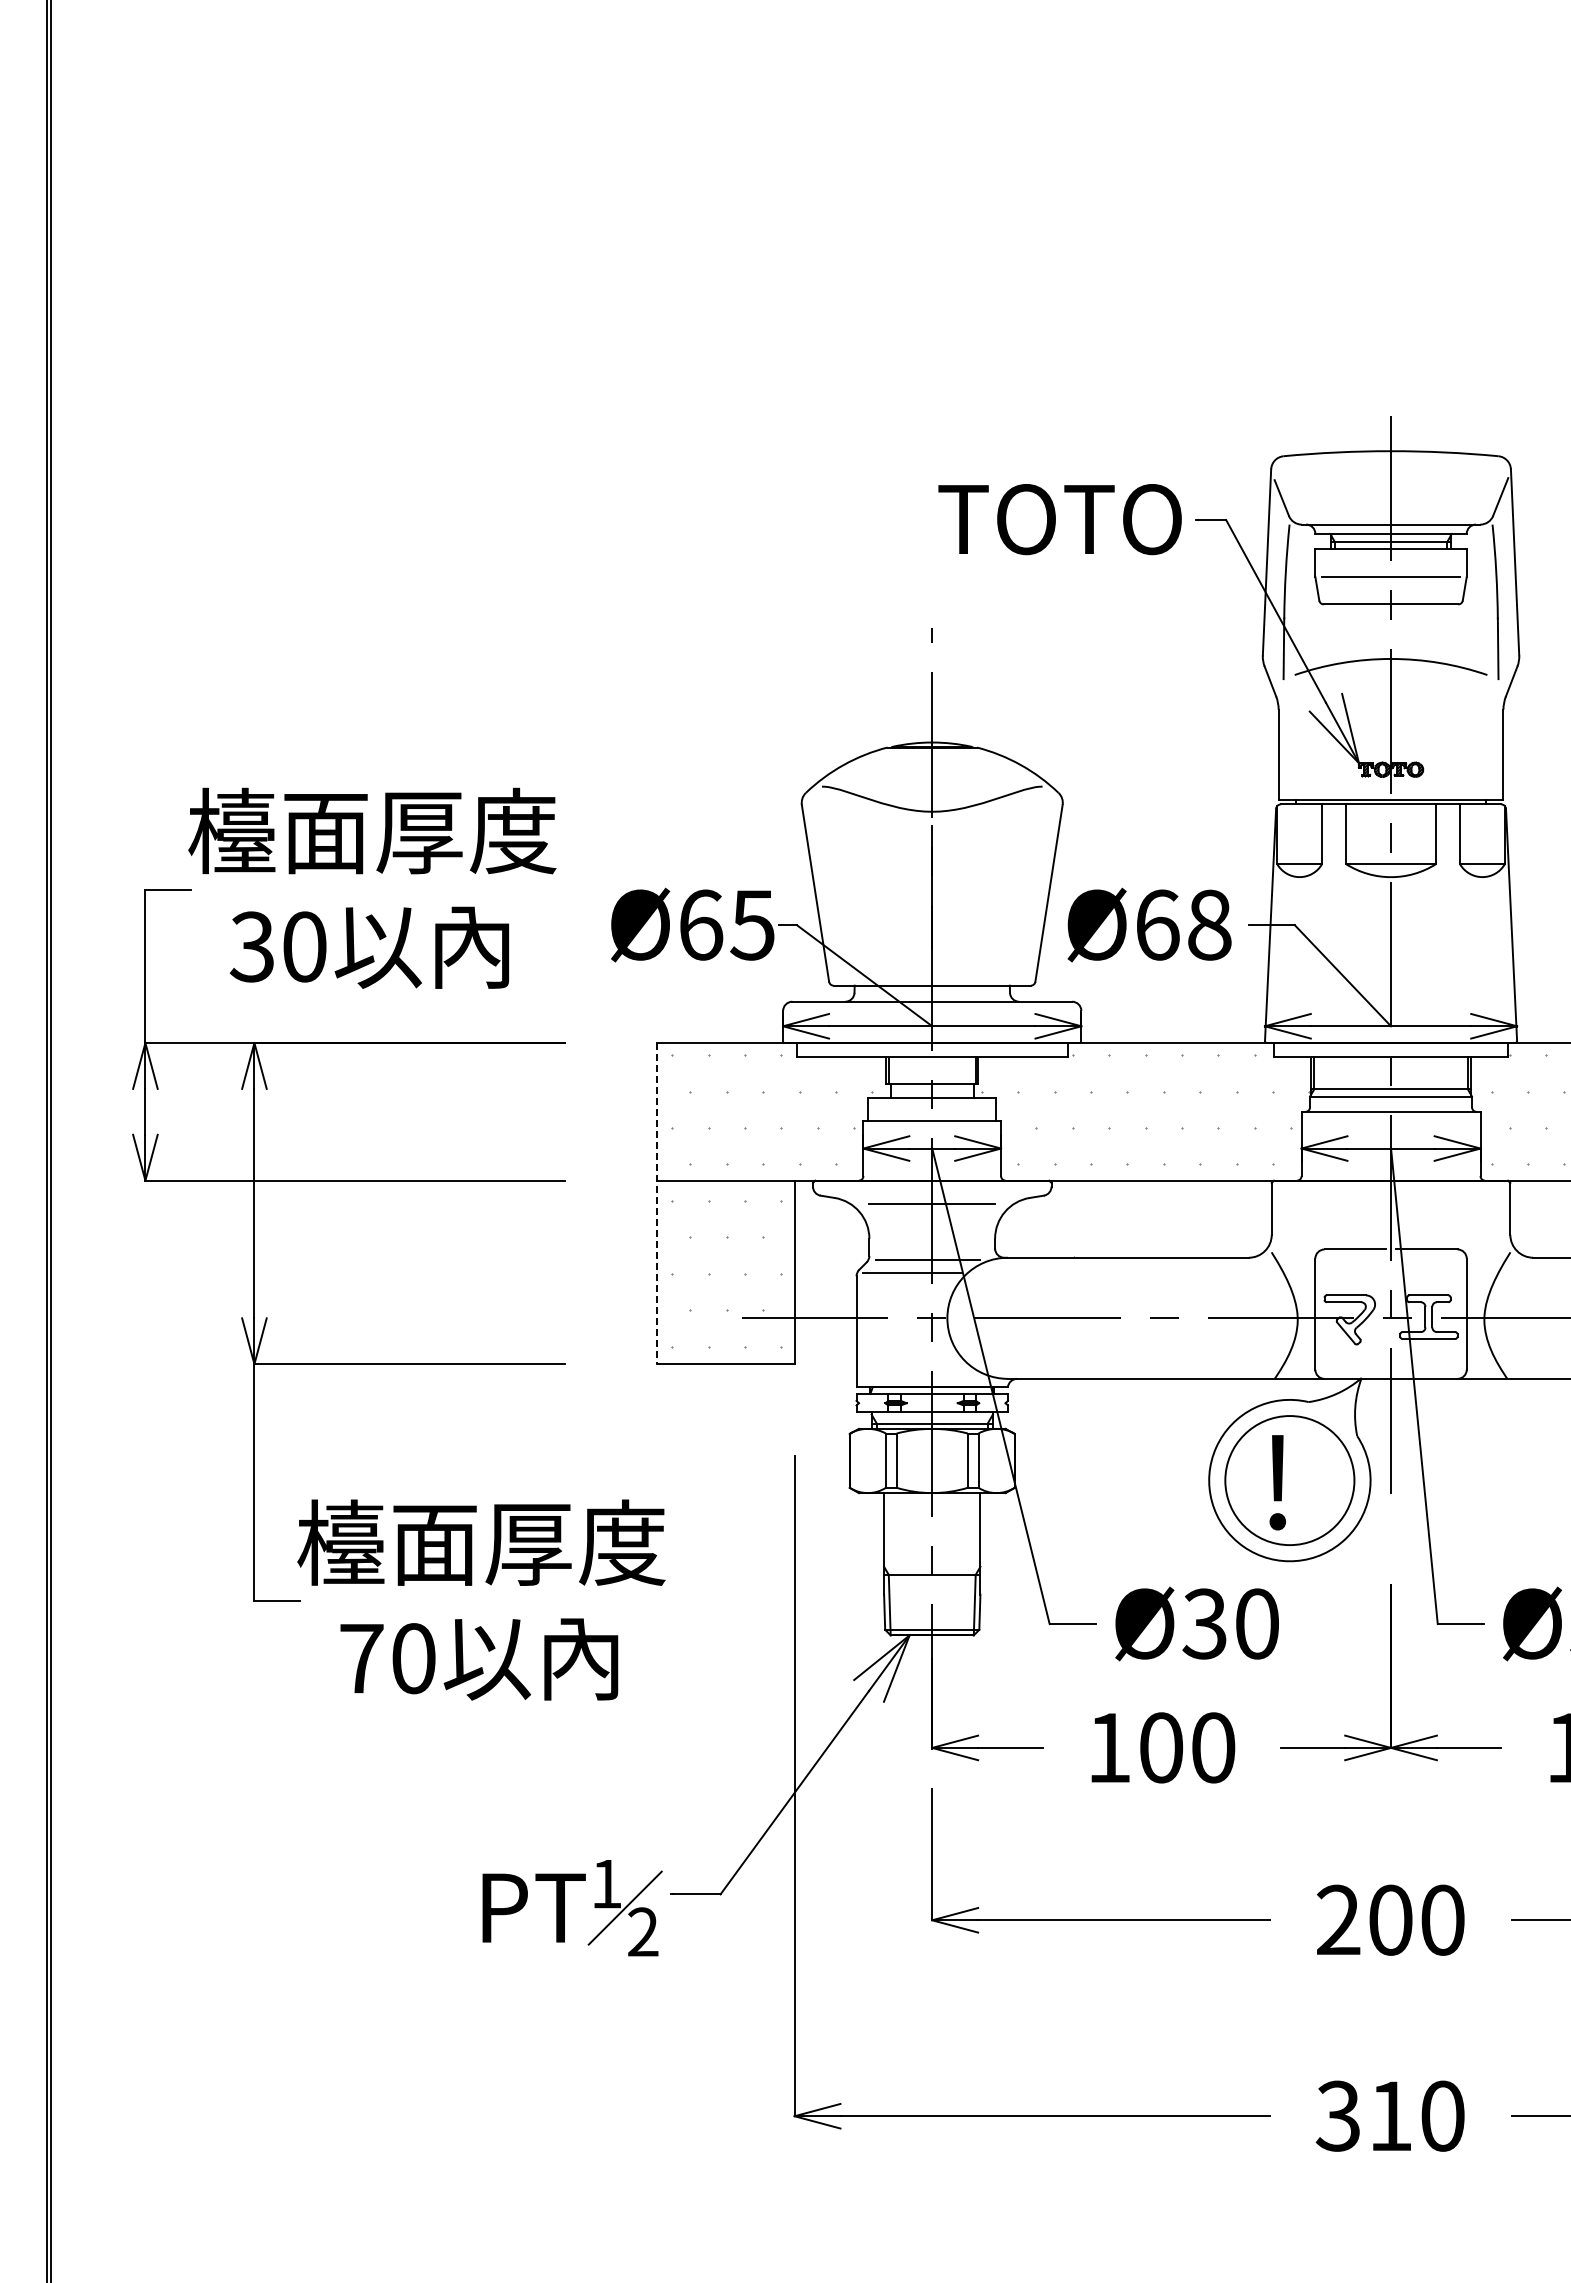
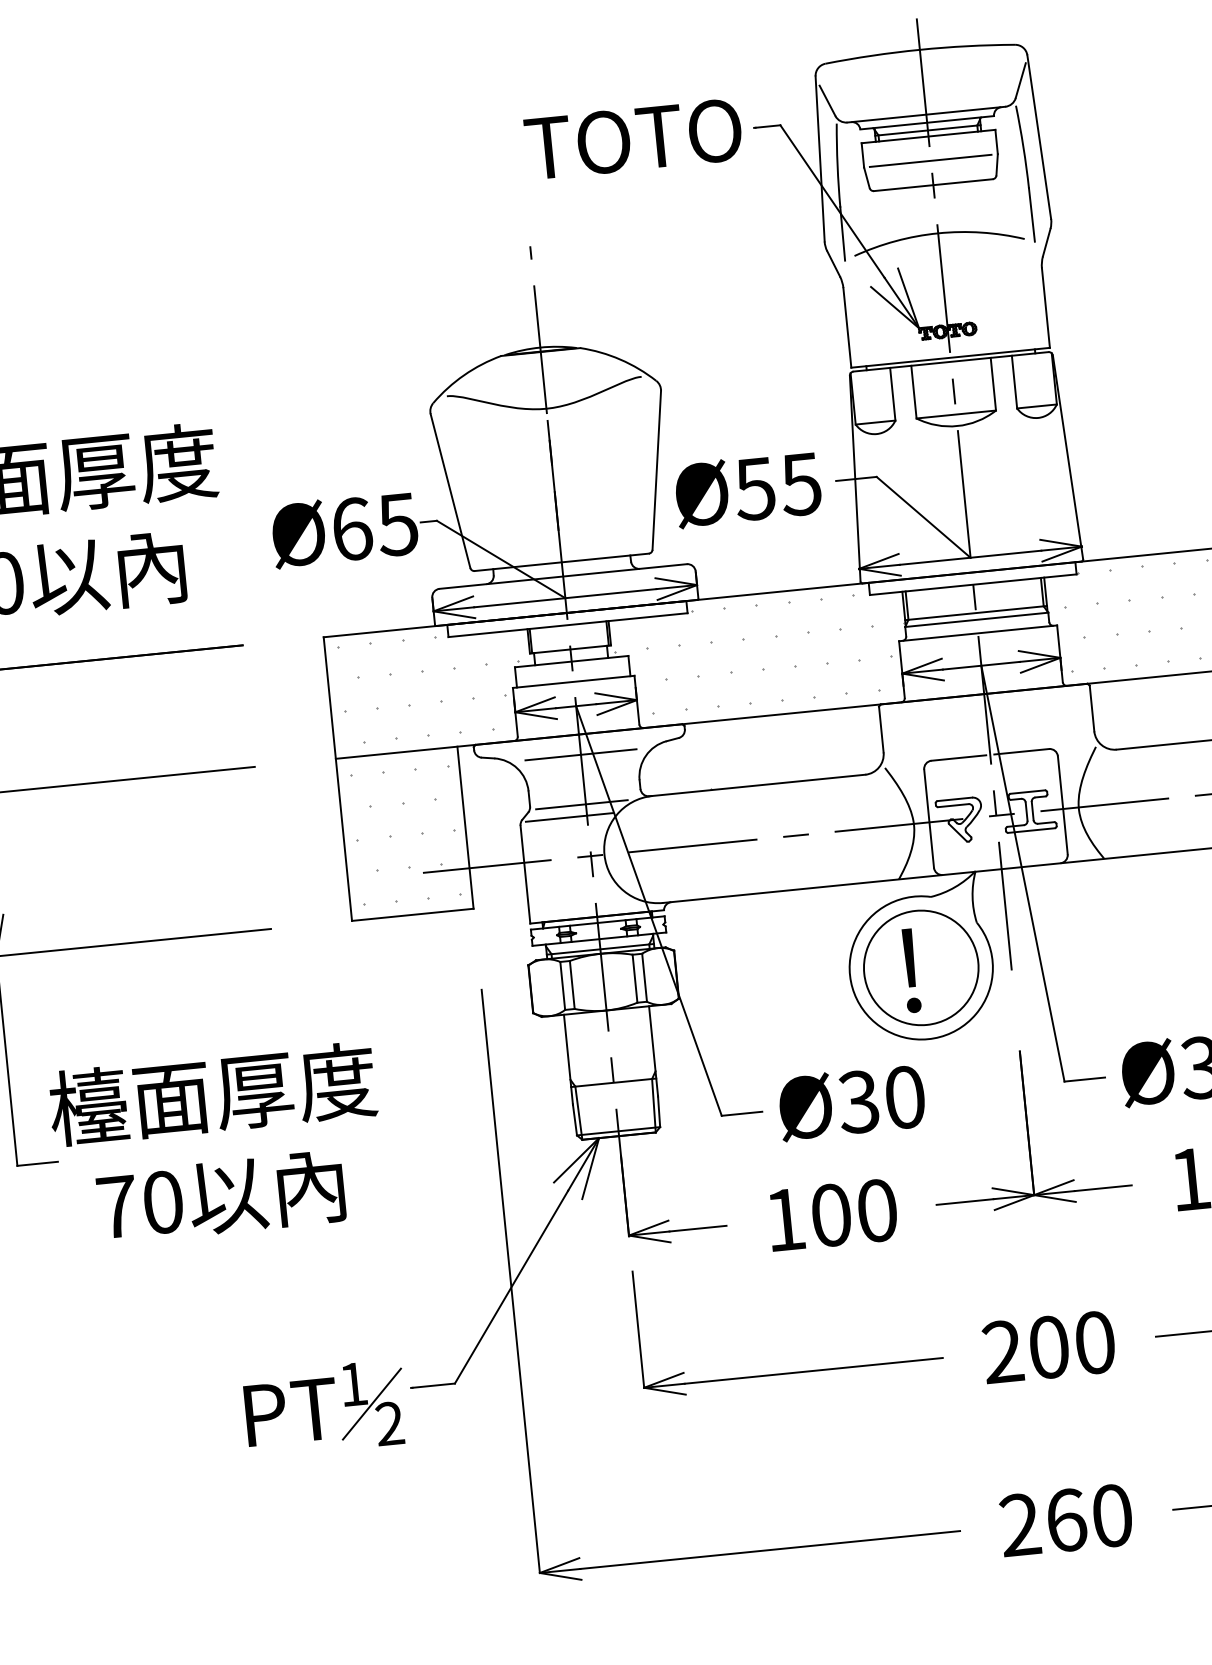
text: (1182, 924) -> (777, 486), 68 -> 55
line: (656, 1203) -> (337, 779), dashed -> solid
text: (1363, 2115) -> (1042, 1522), 310 -> 260

